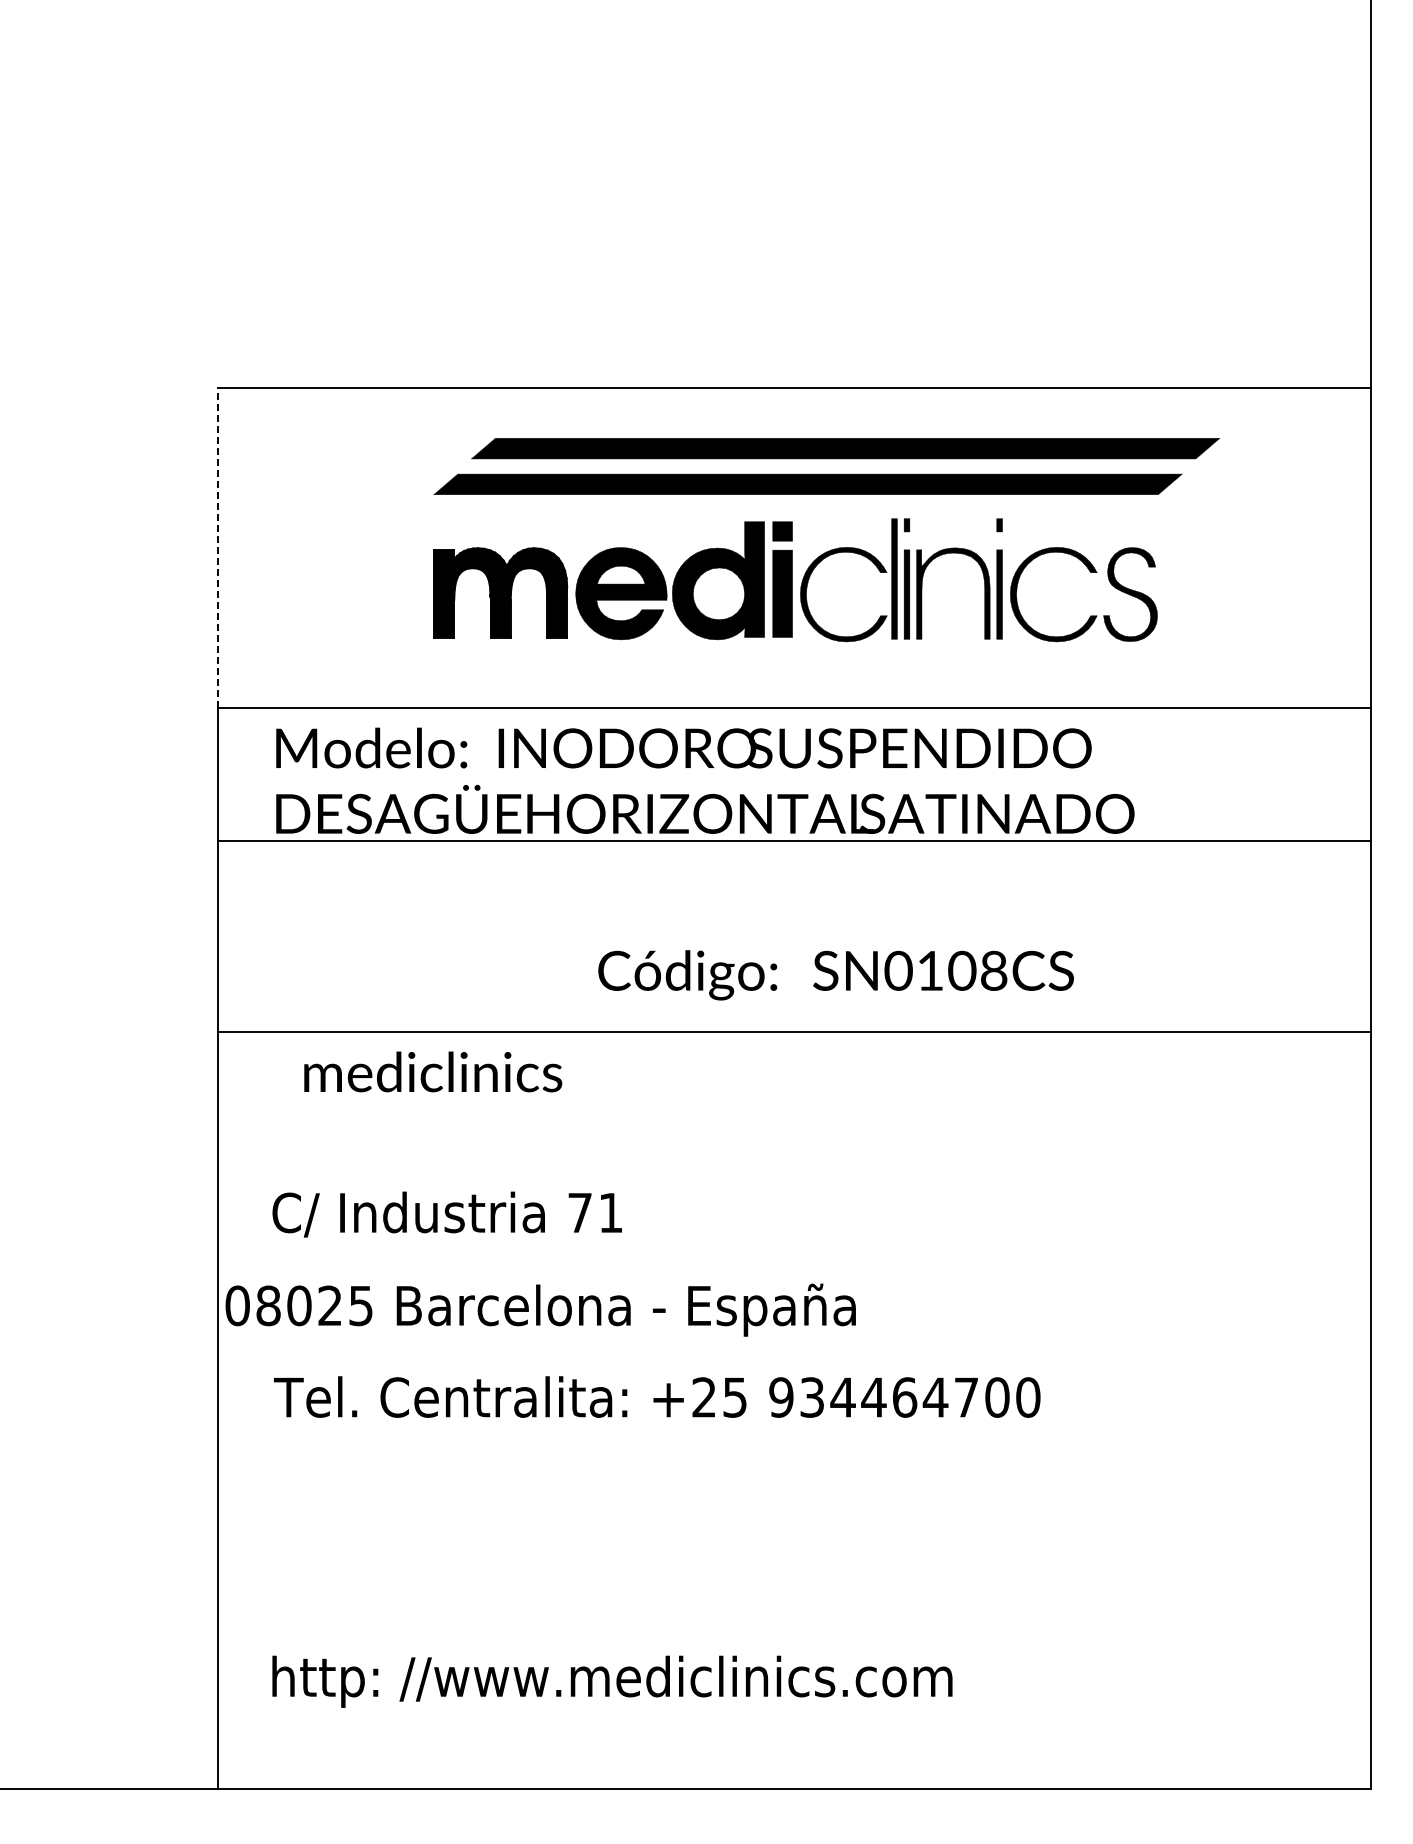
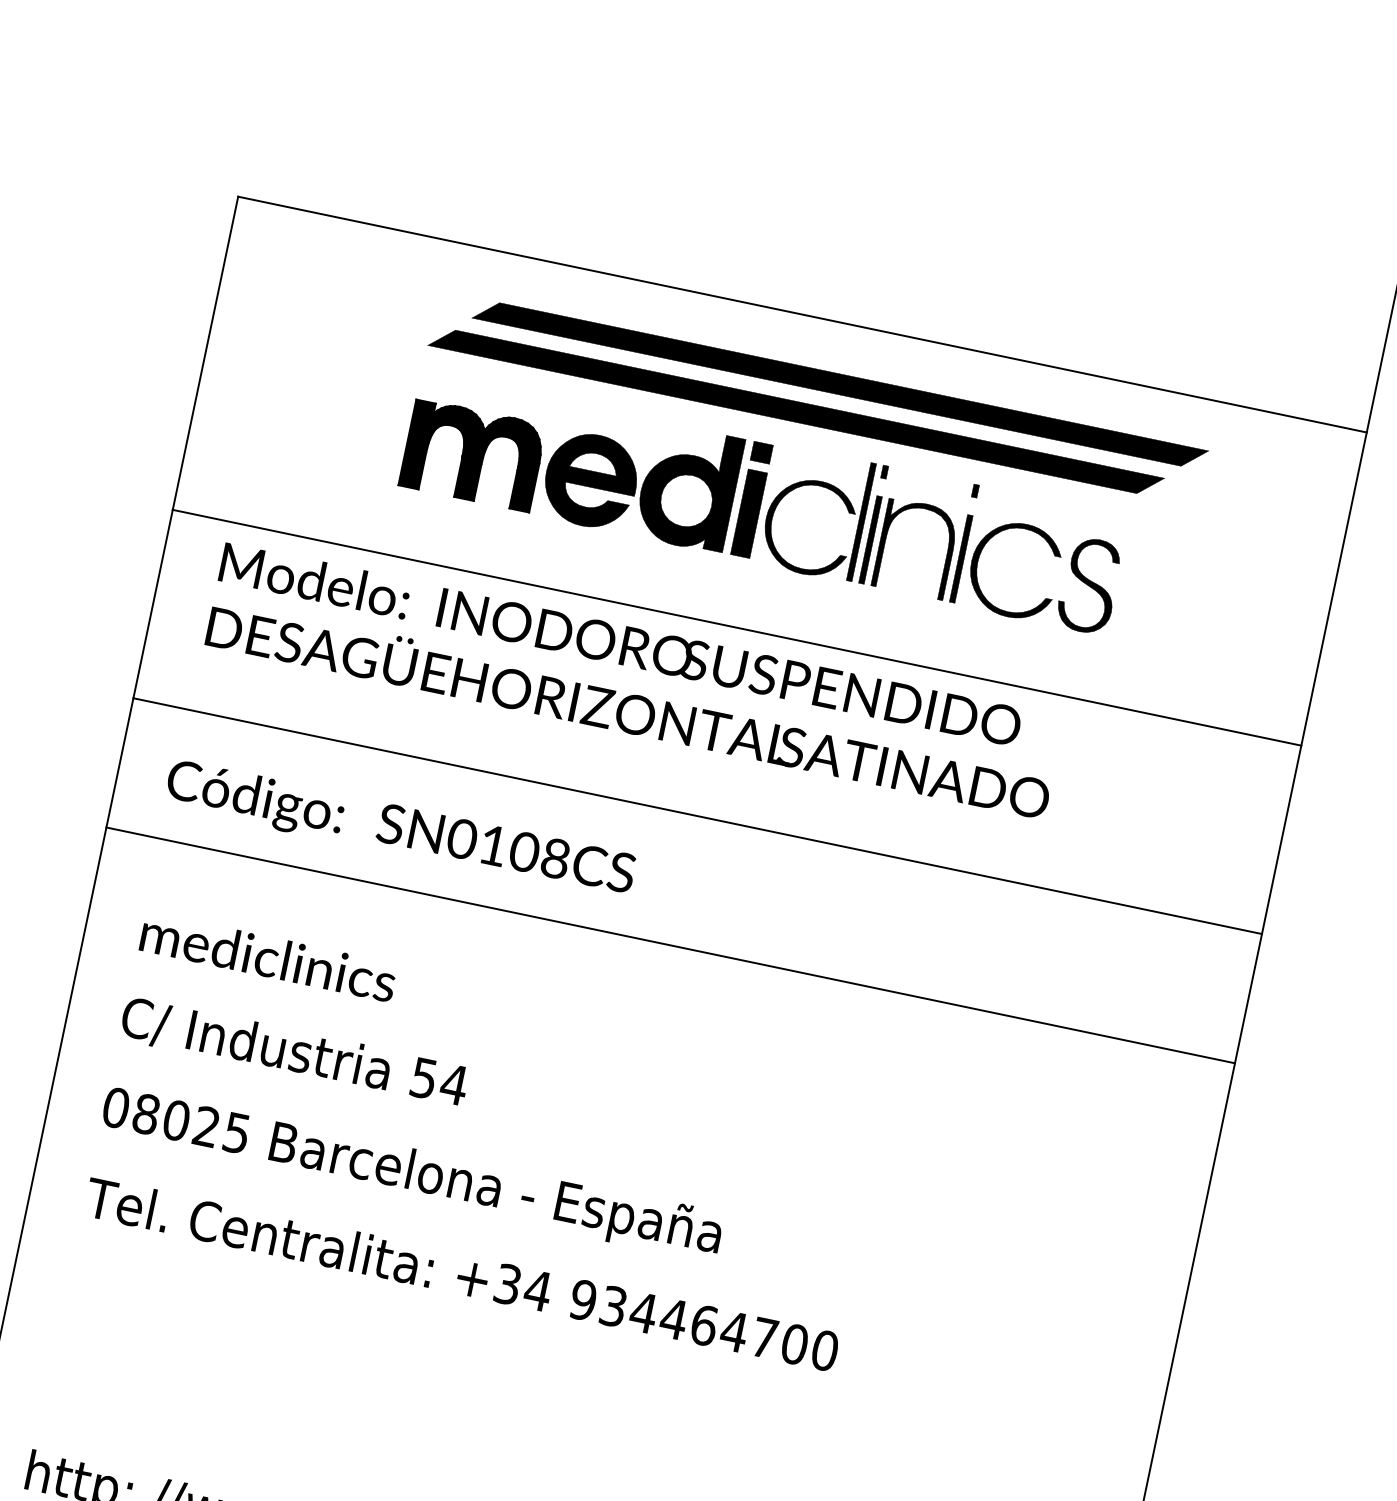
line: (217, 547) -> (205, 352), dashed -> solid
line: (793, 841) -> (696, 816), moved
text: (835, 975) -> (399, 830), moved
text: (433, 1071) -> (269, 956), moved
text: (595, 1213) -> (439, 1082), 71 -> 54
text: (540, 1309) -> (411, 1173), moved
text: (719, 1397) -> (522, 1287), +25 -> +34

